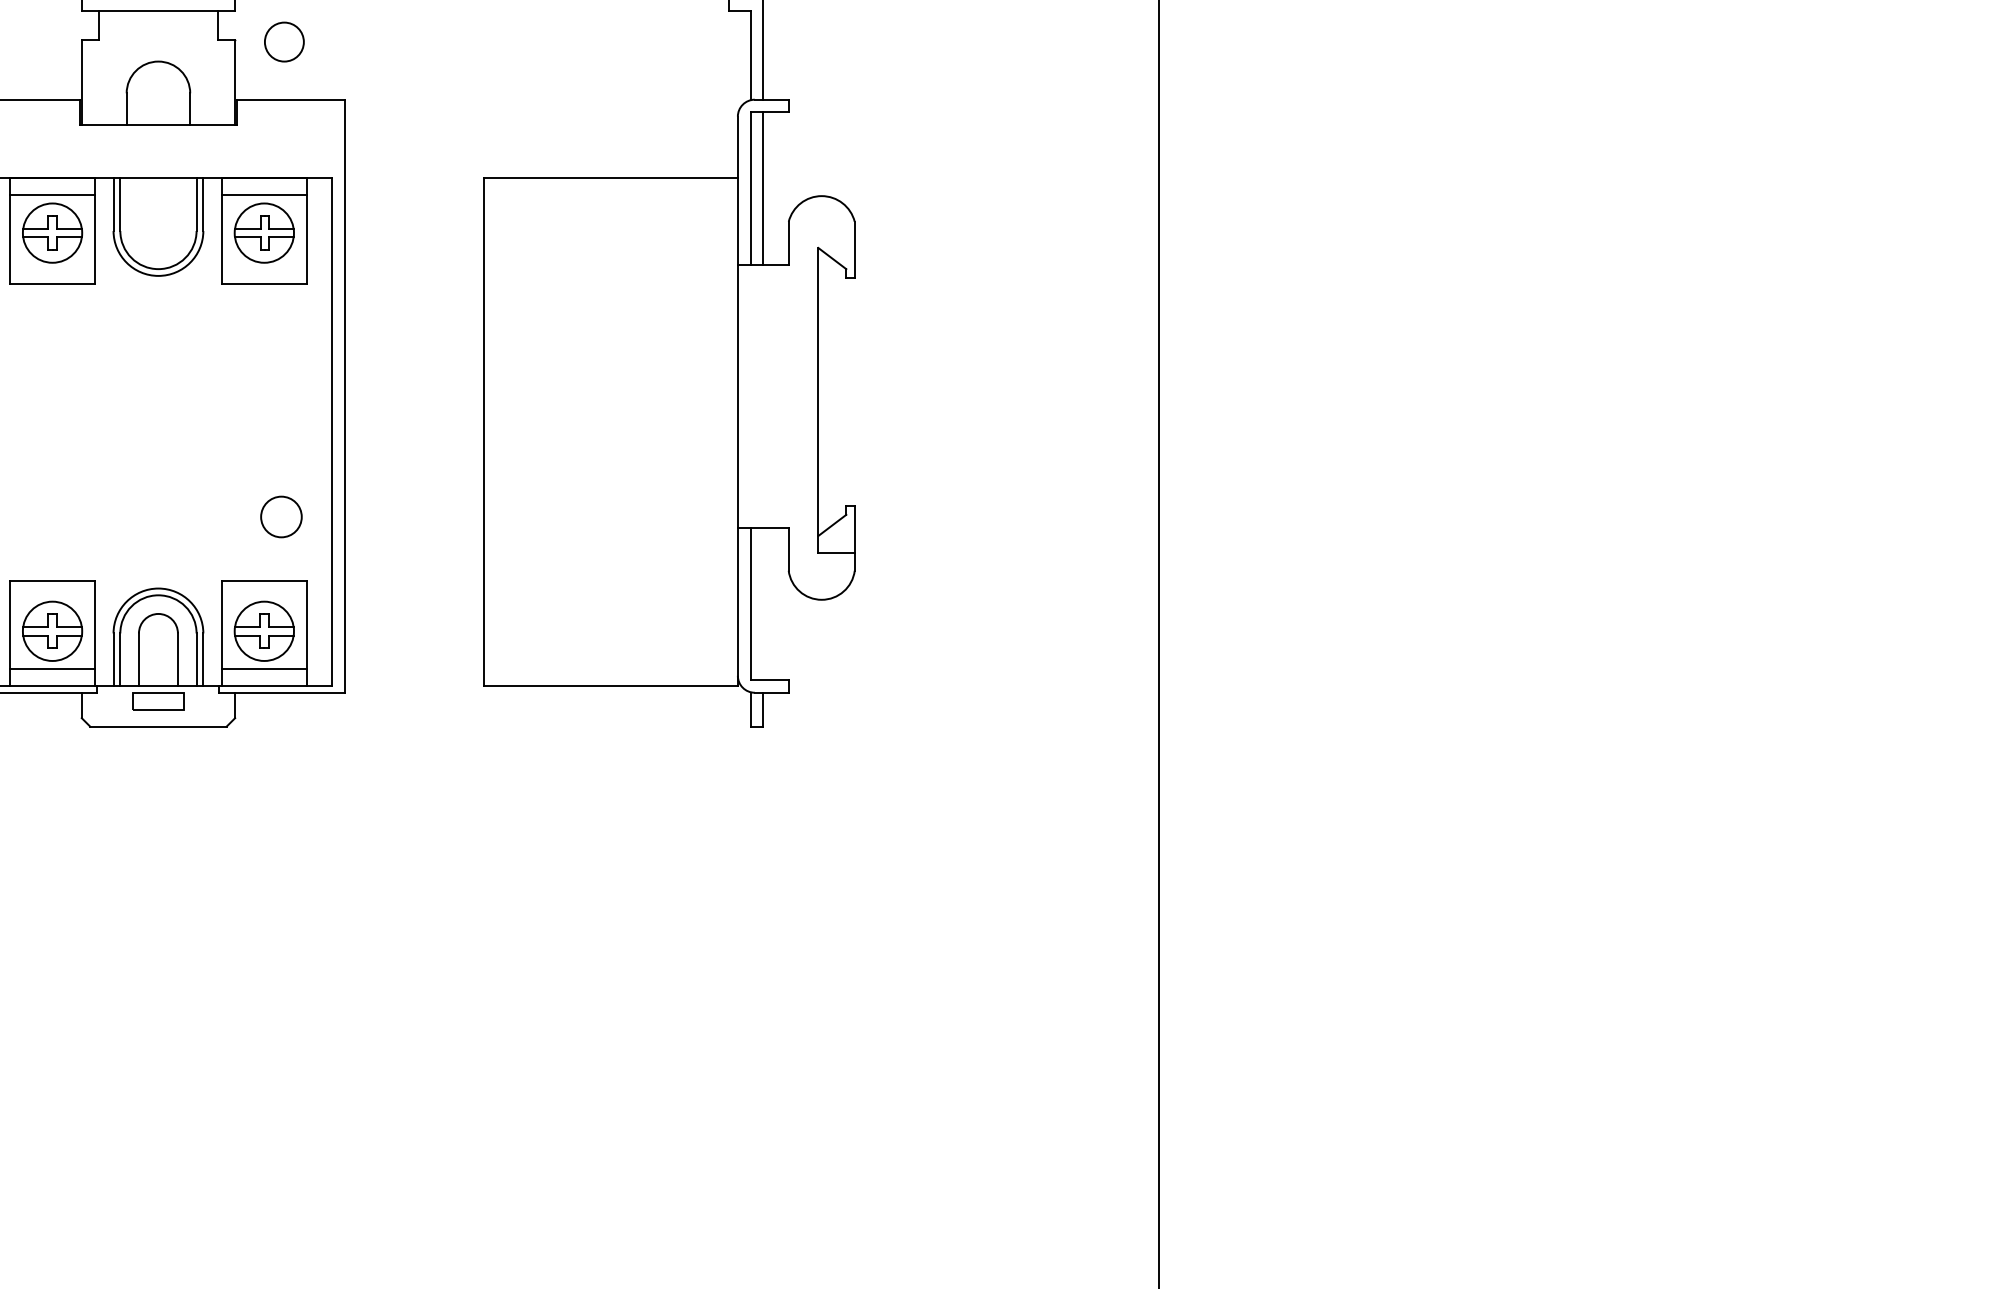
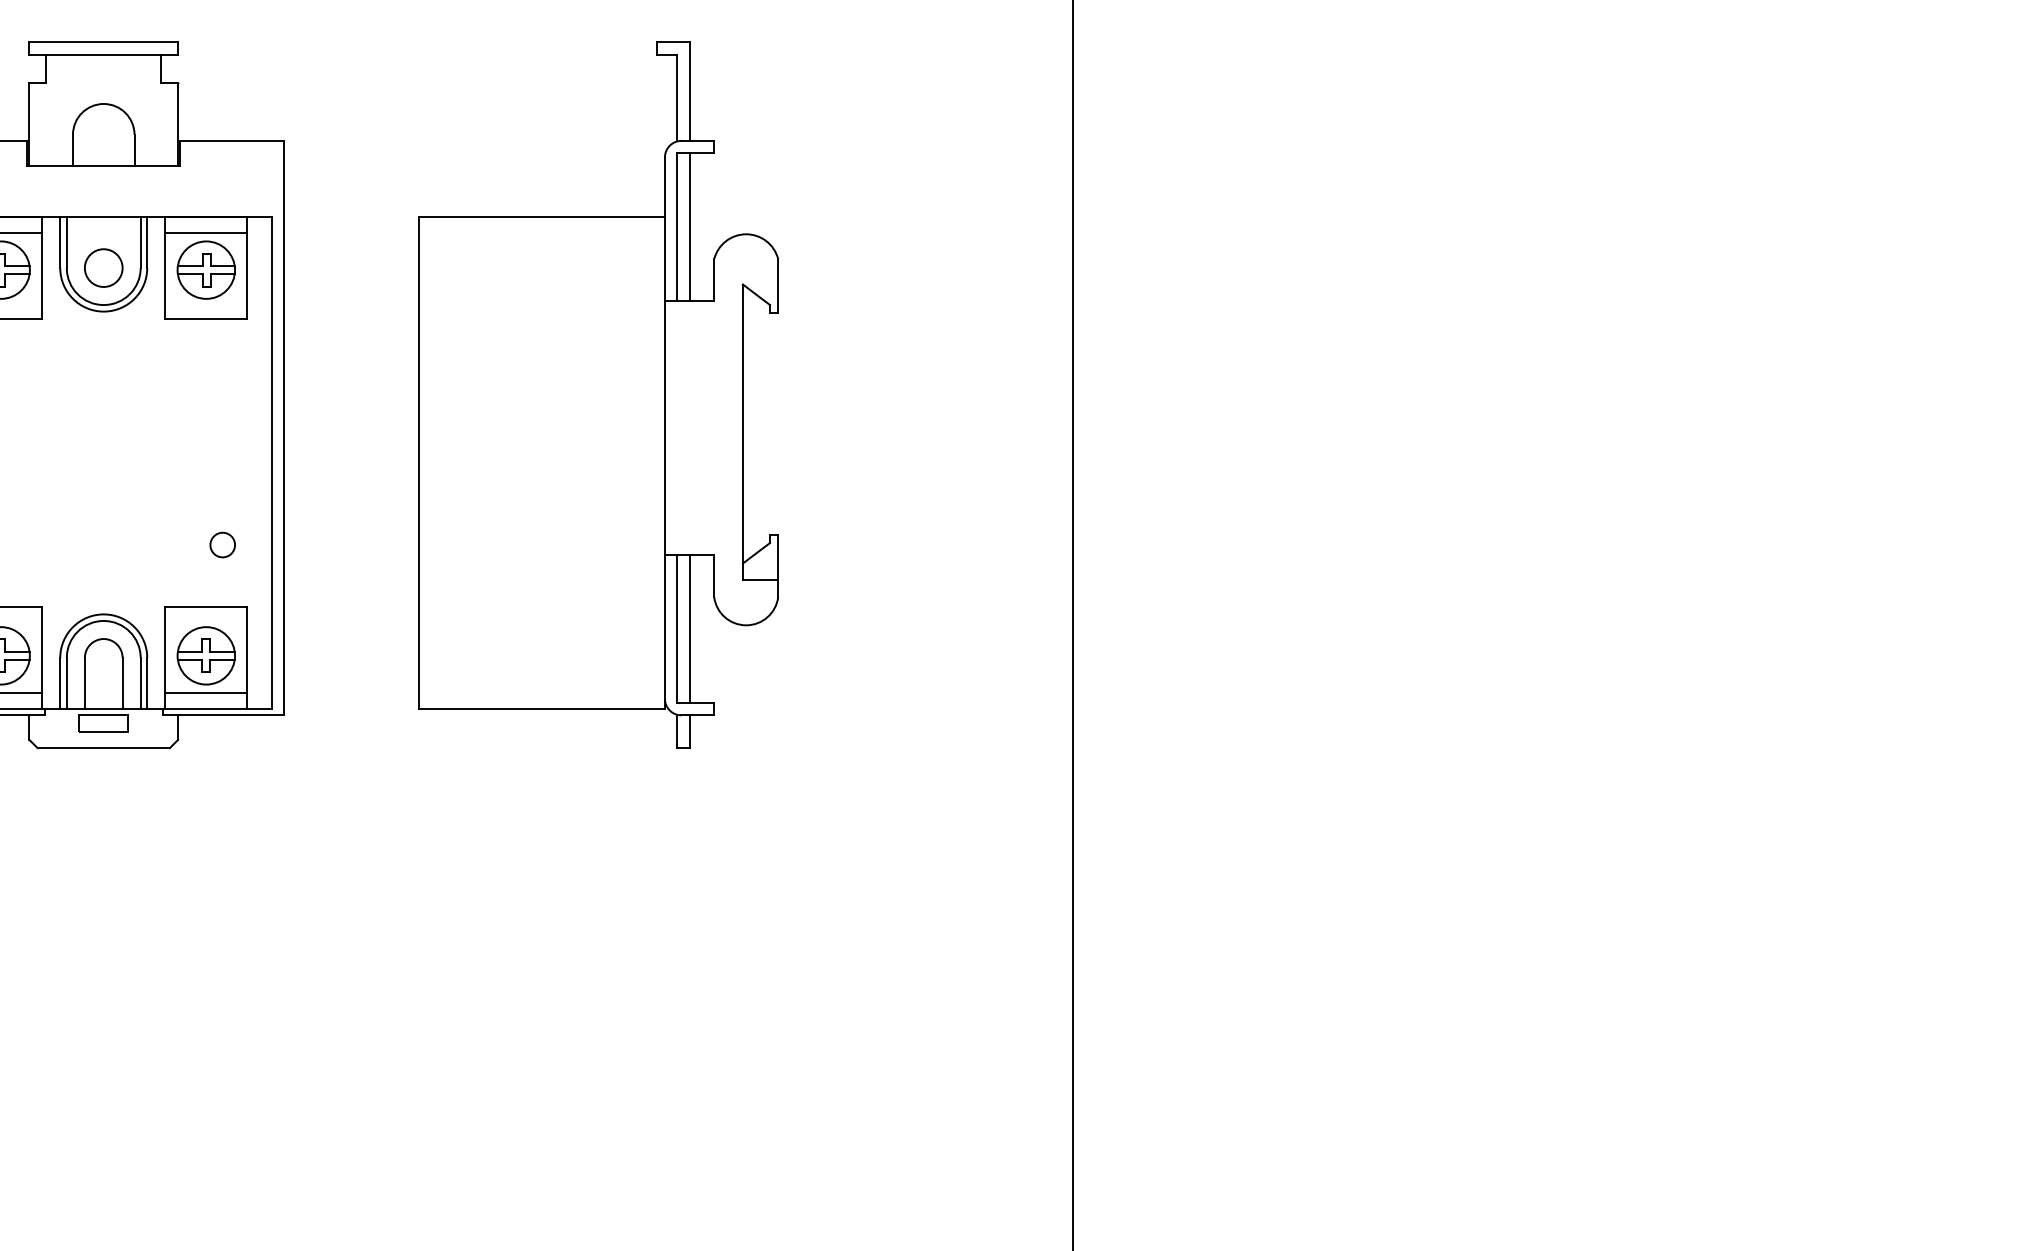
circle: (284, 41) -> (103, 267), moved
circle: (281, 516) -> (222, 544), size x0.62
line: (763, 604) -> (689, 629), added

